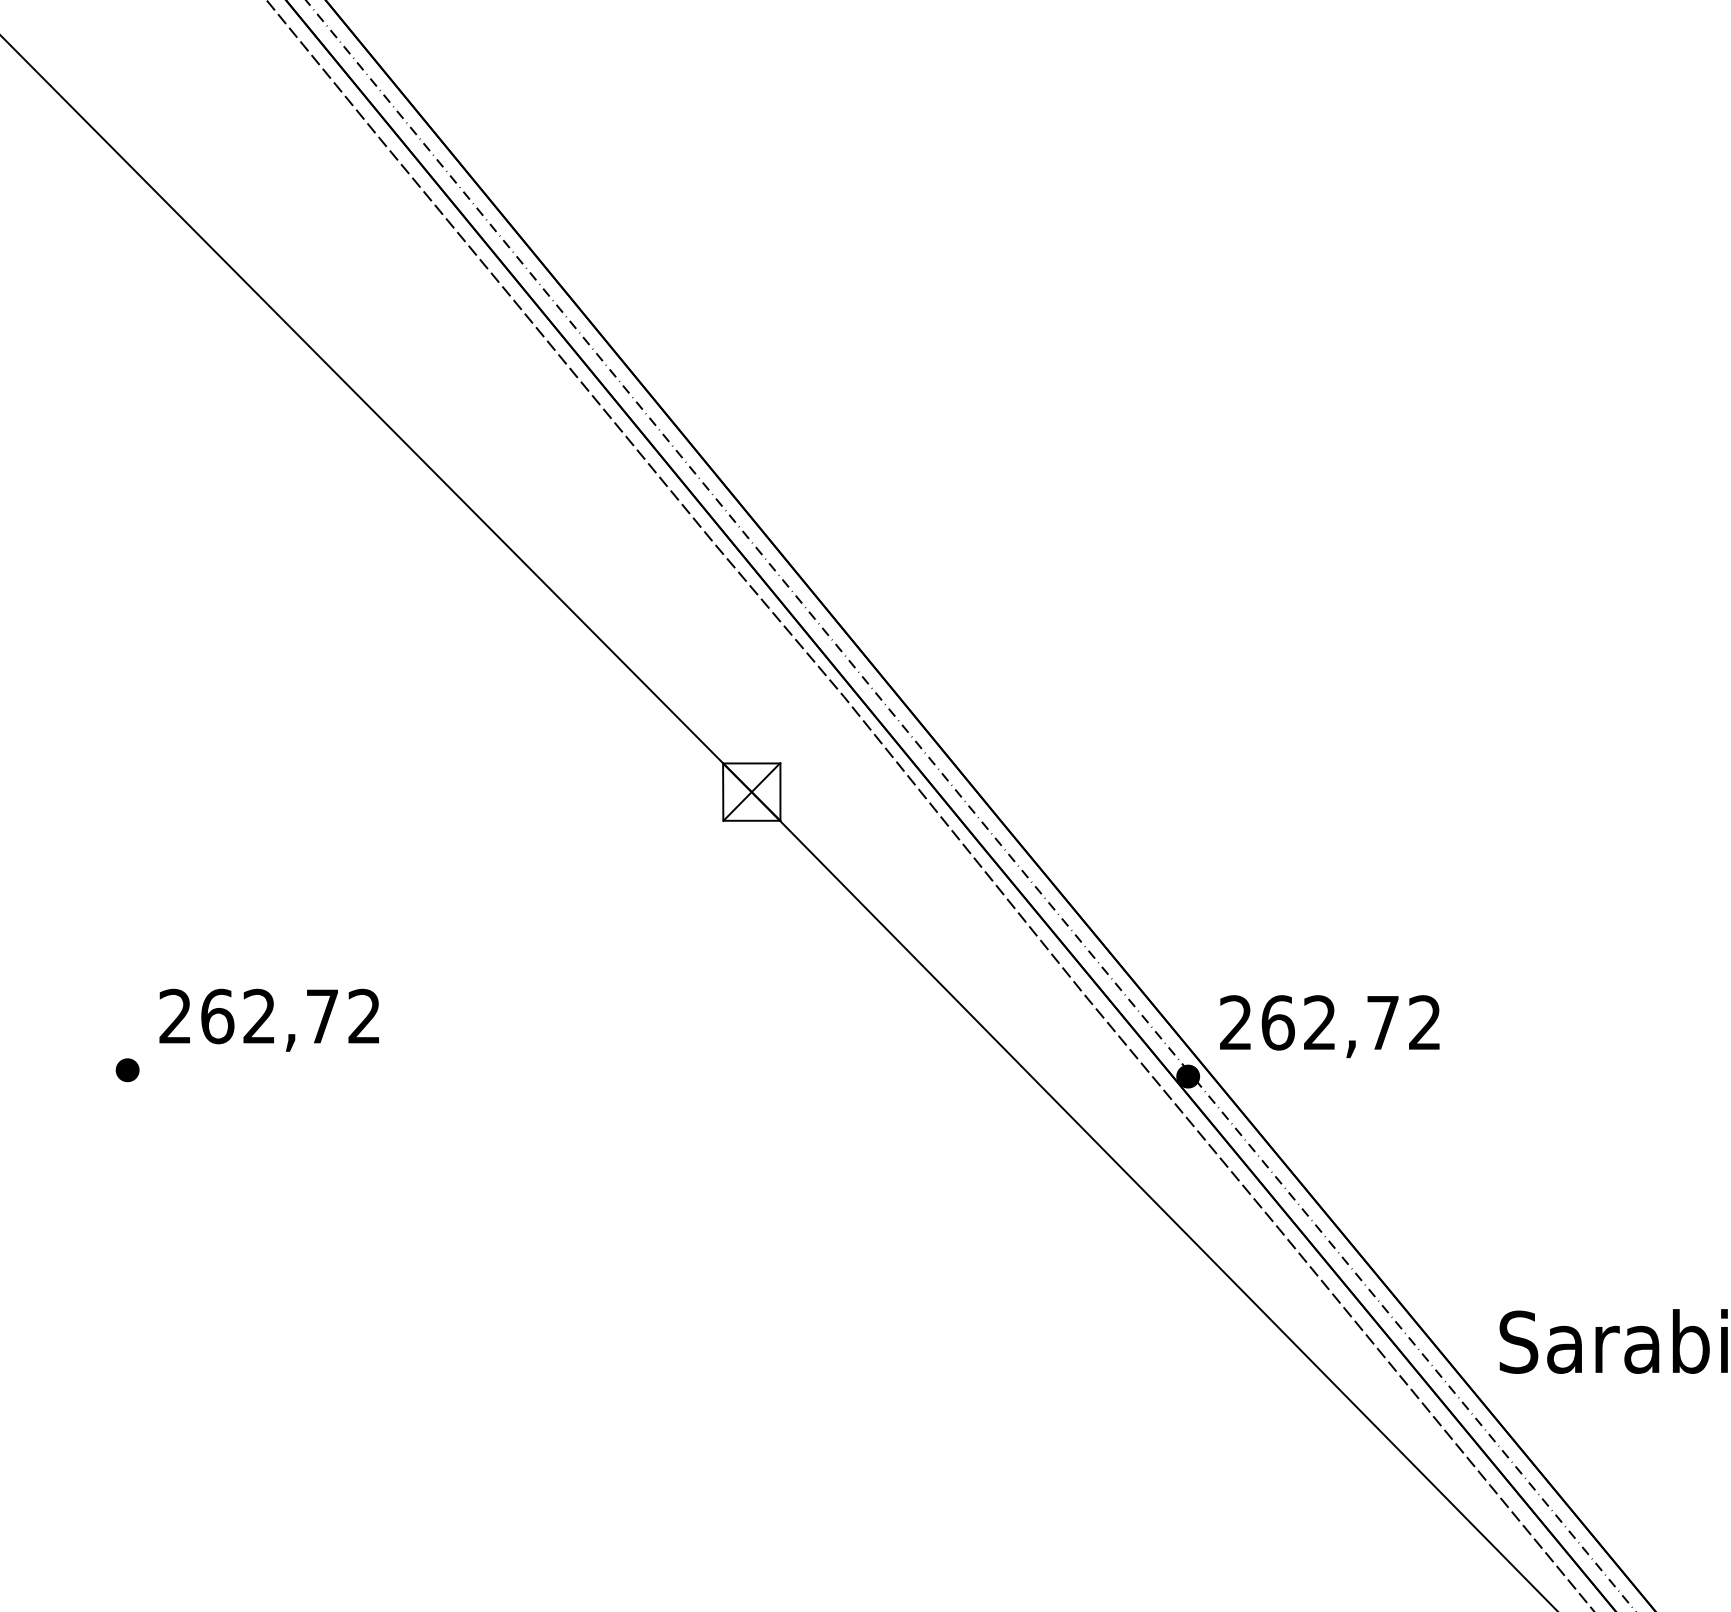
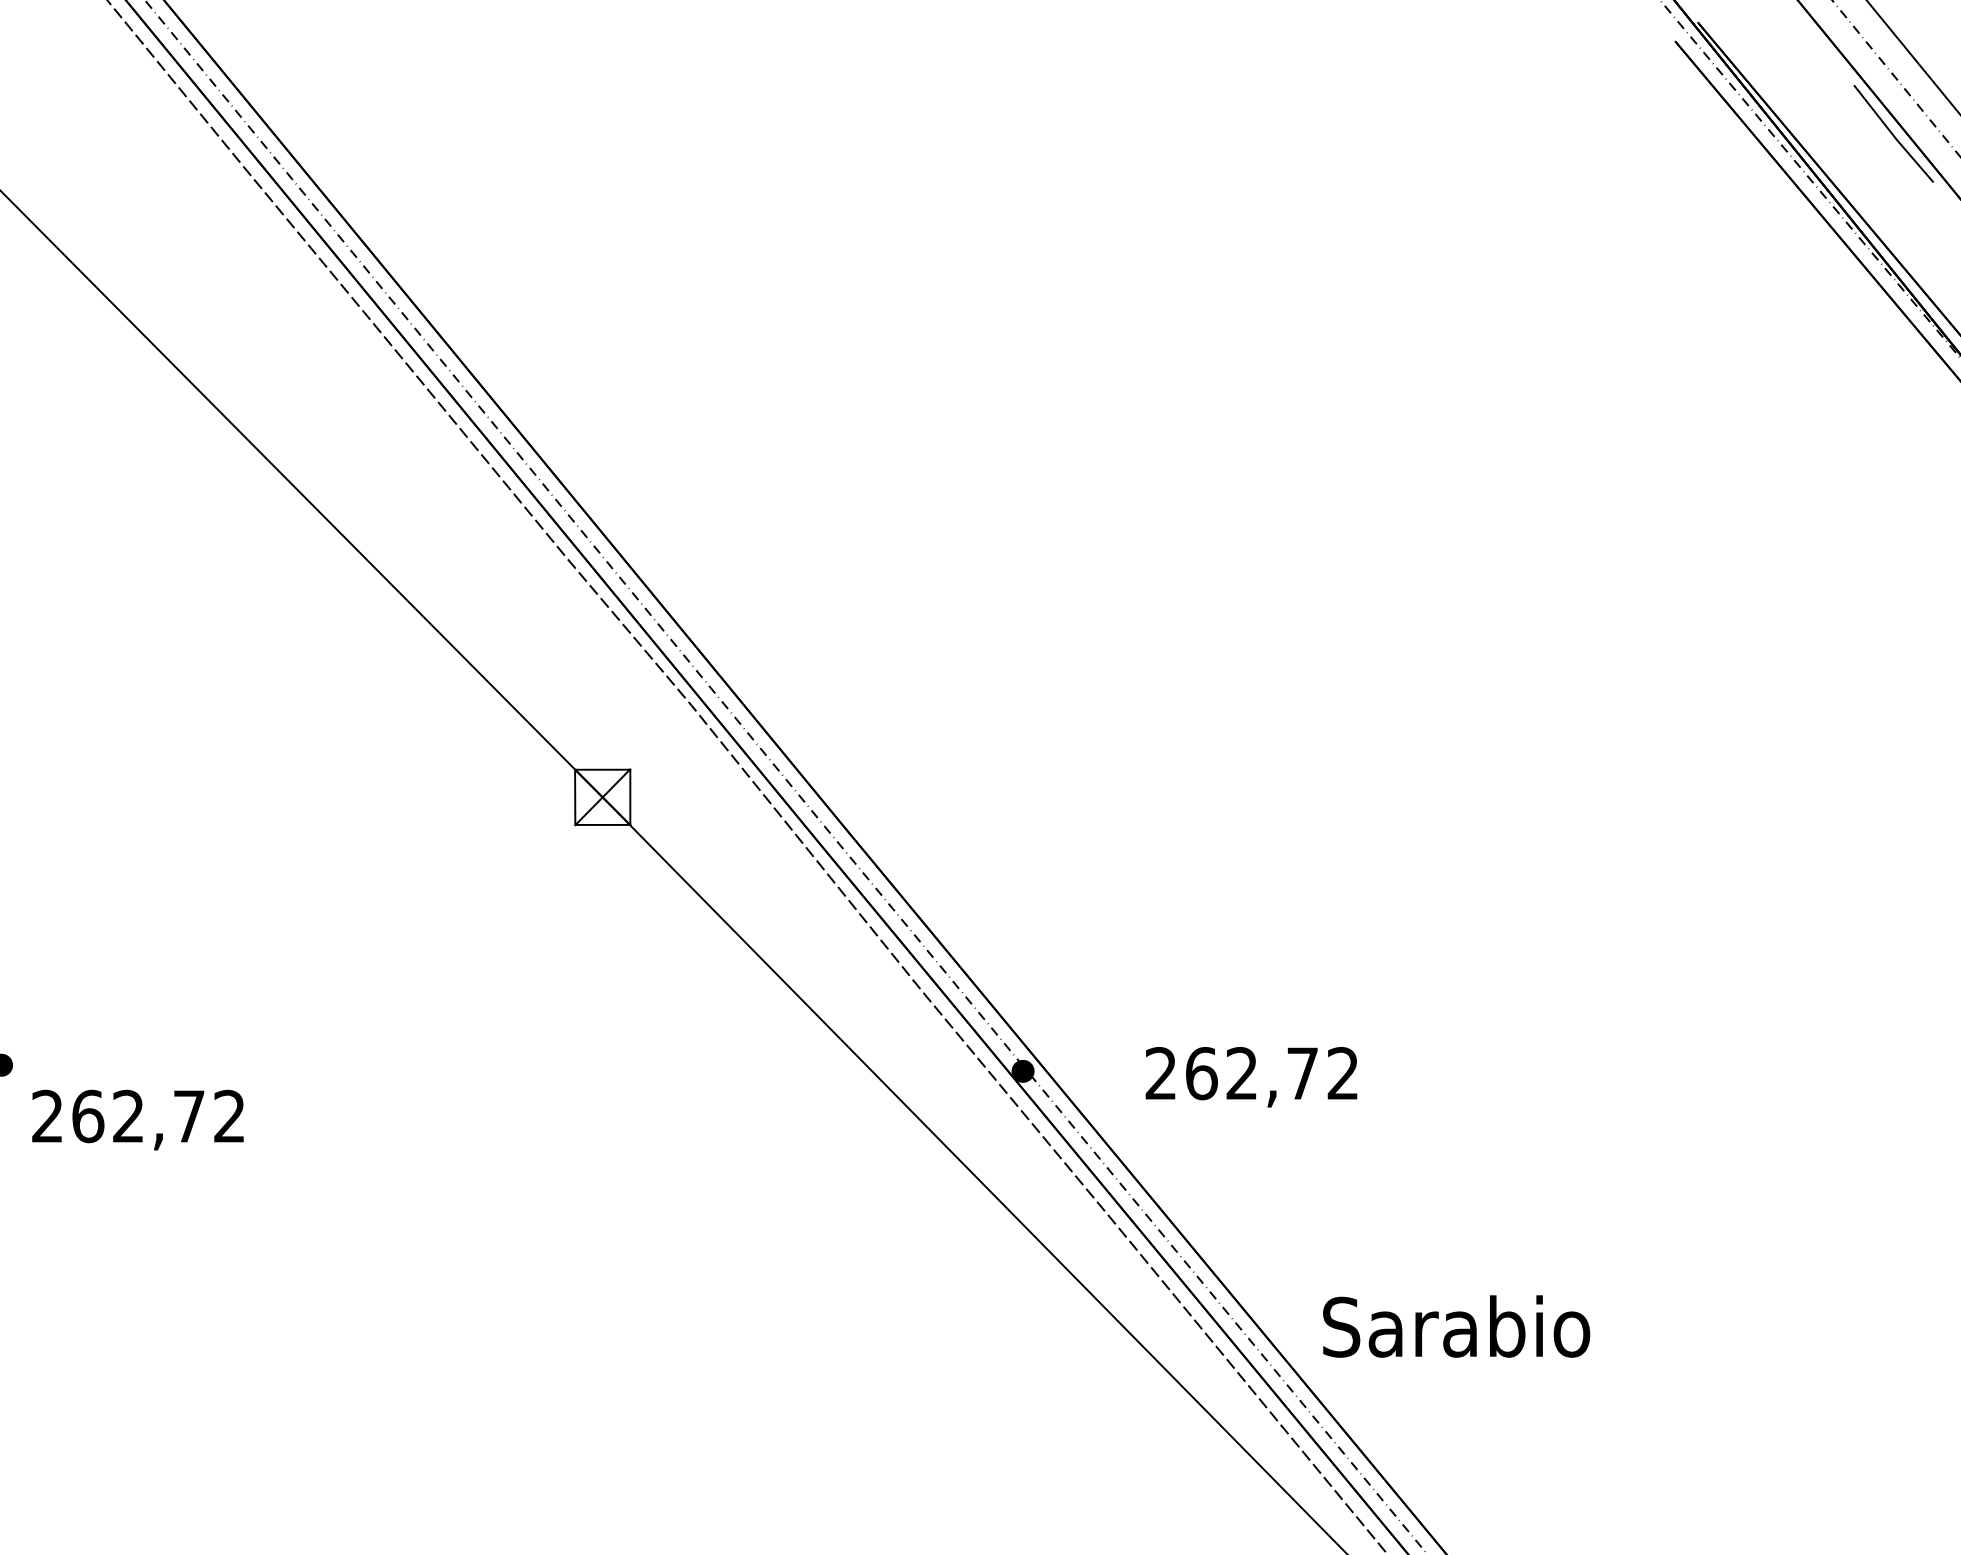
text: (268, 1019) -> (137, 1119), moved
text: (1329, 1026) -> (1251, 1077), moved

